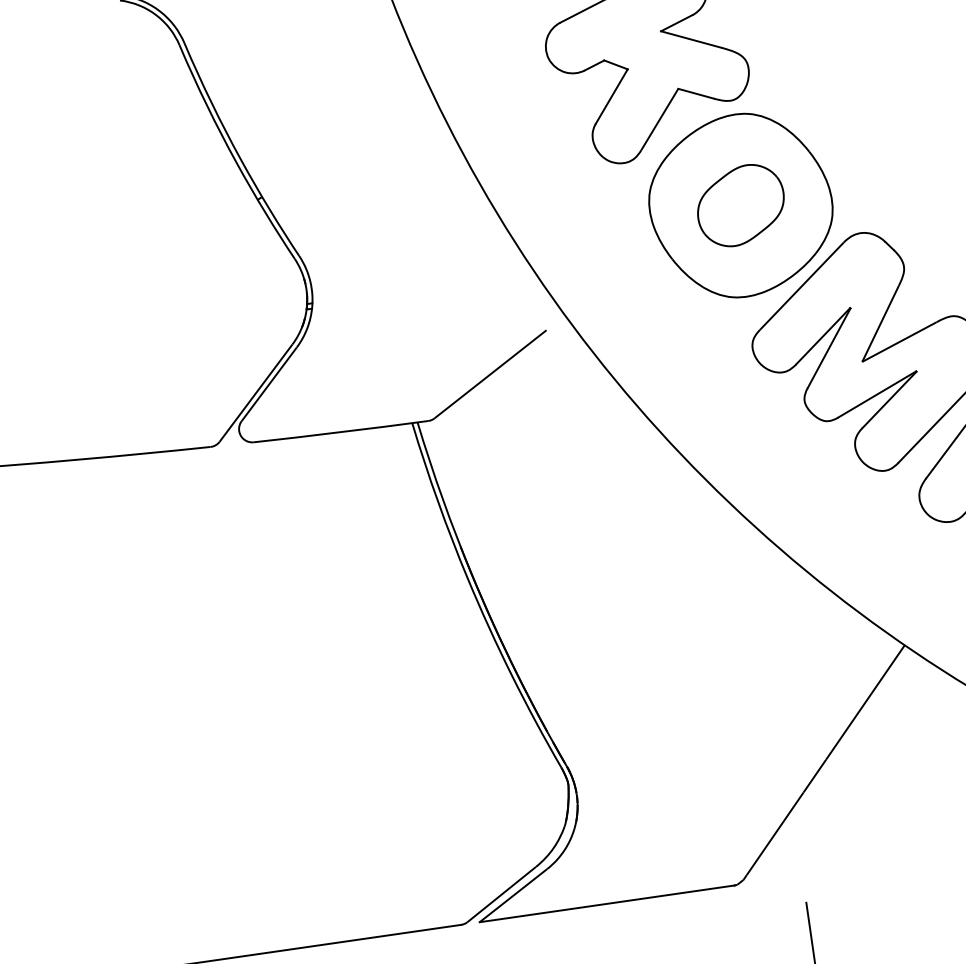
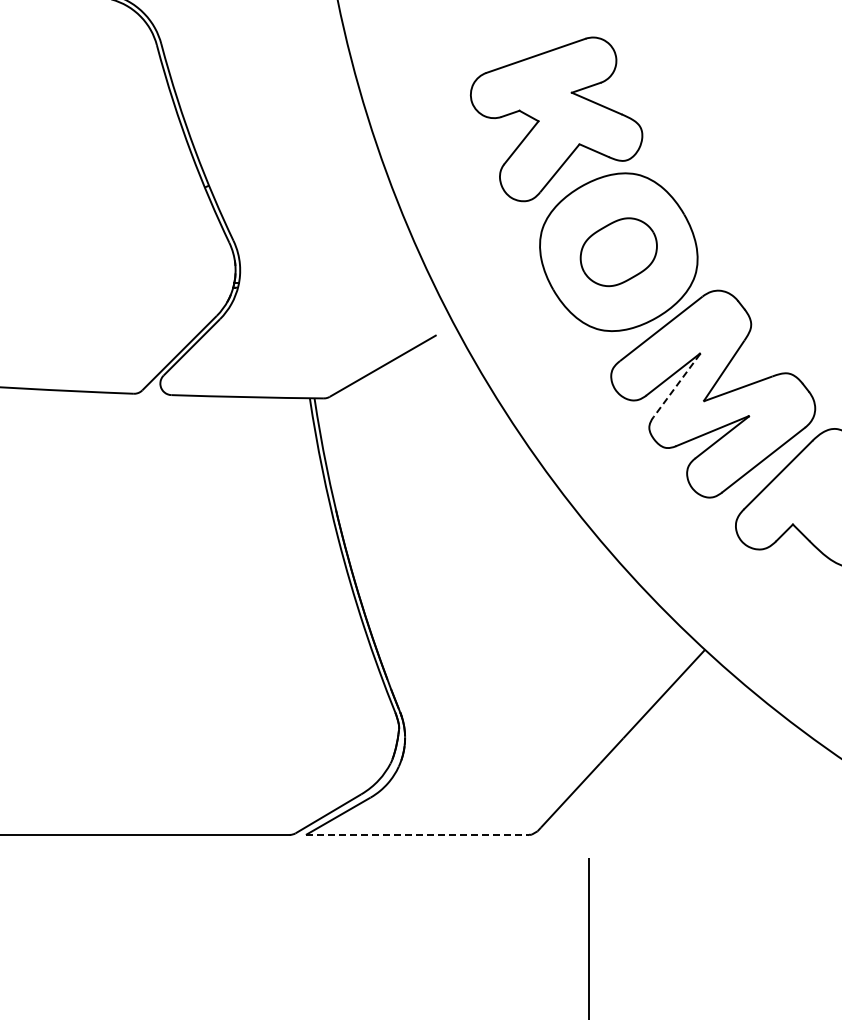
line: (828, 348) -> (676, 385), solid -> dashed
line: (606, 903) -> (417, 834), solid -> dashed

